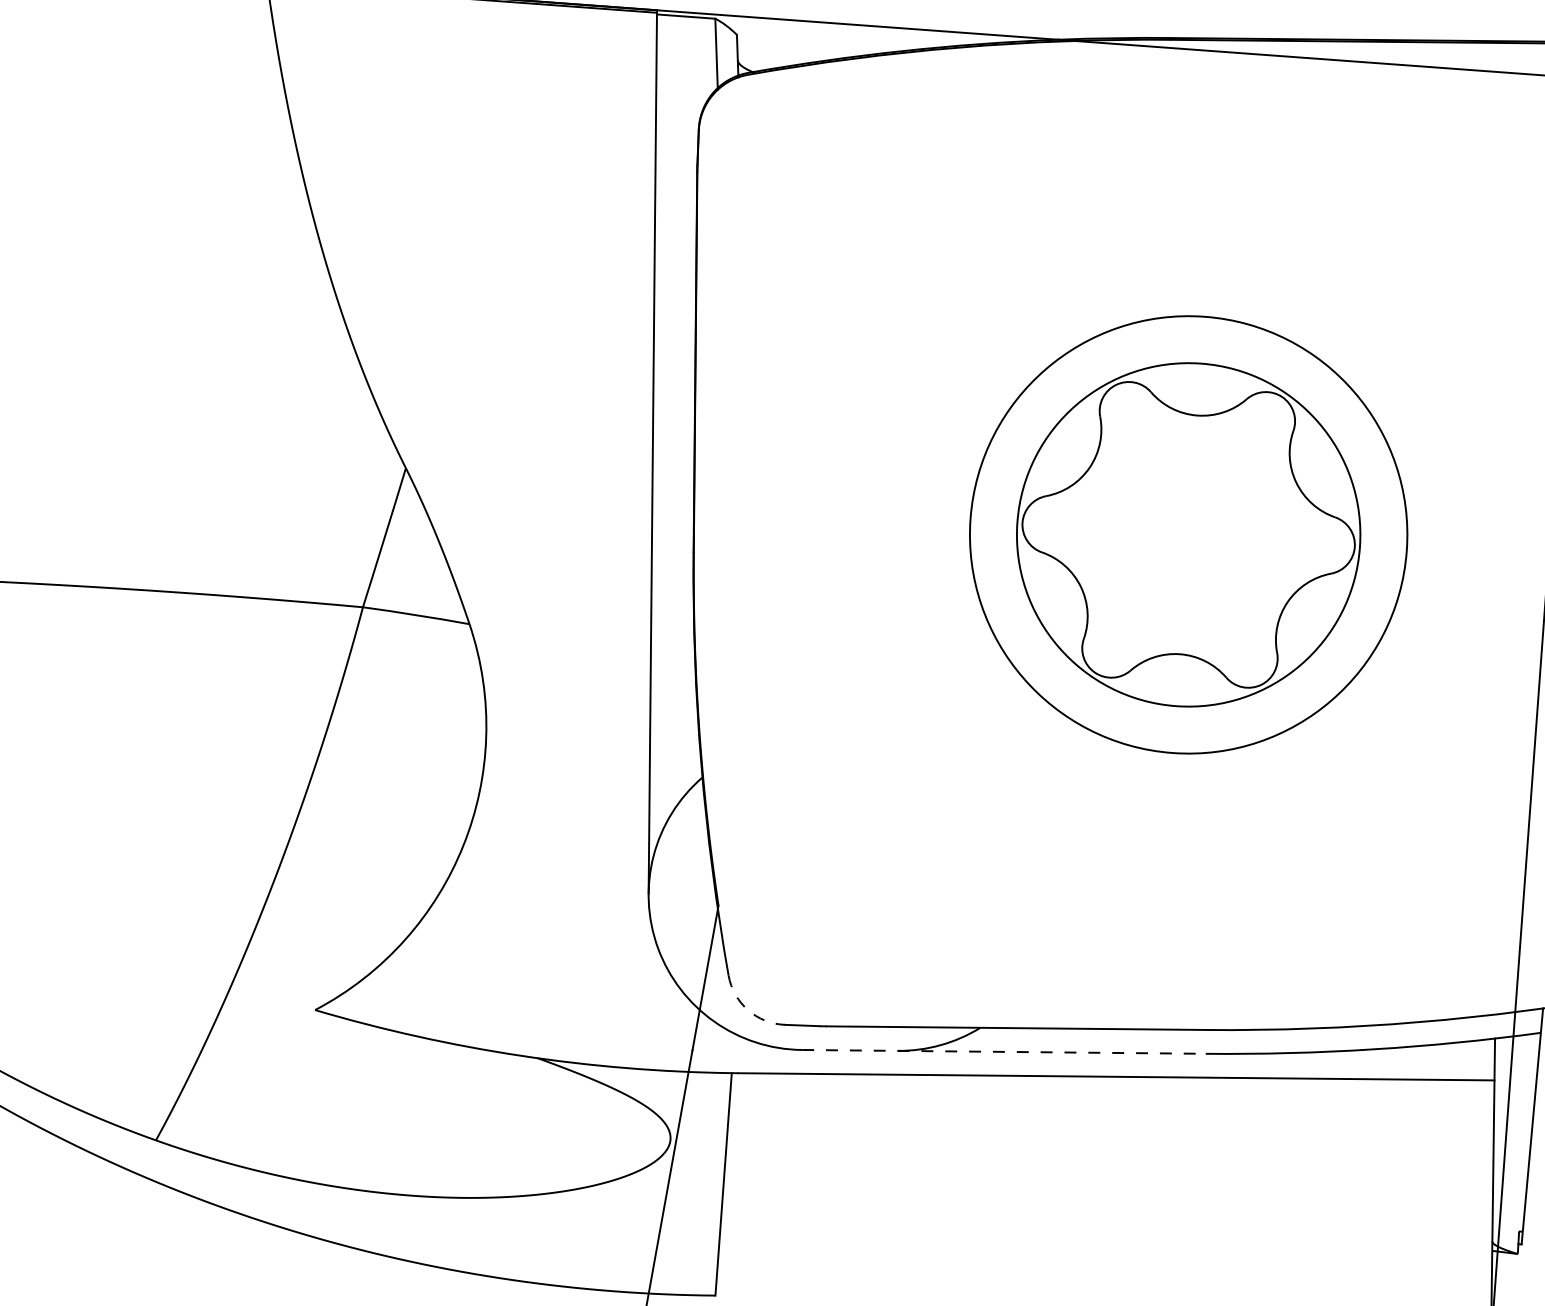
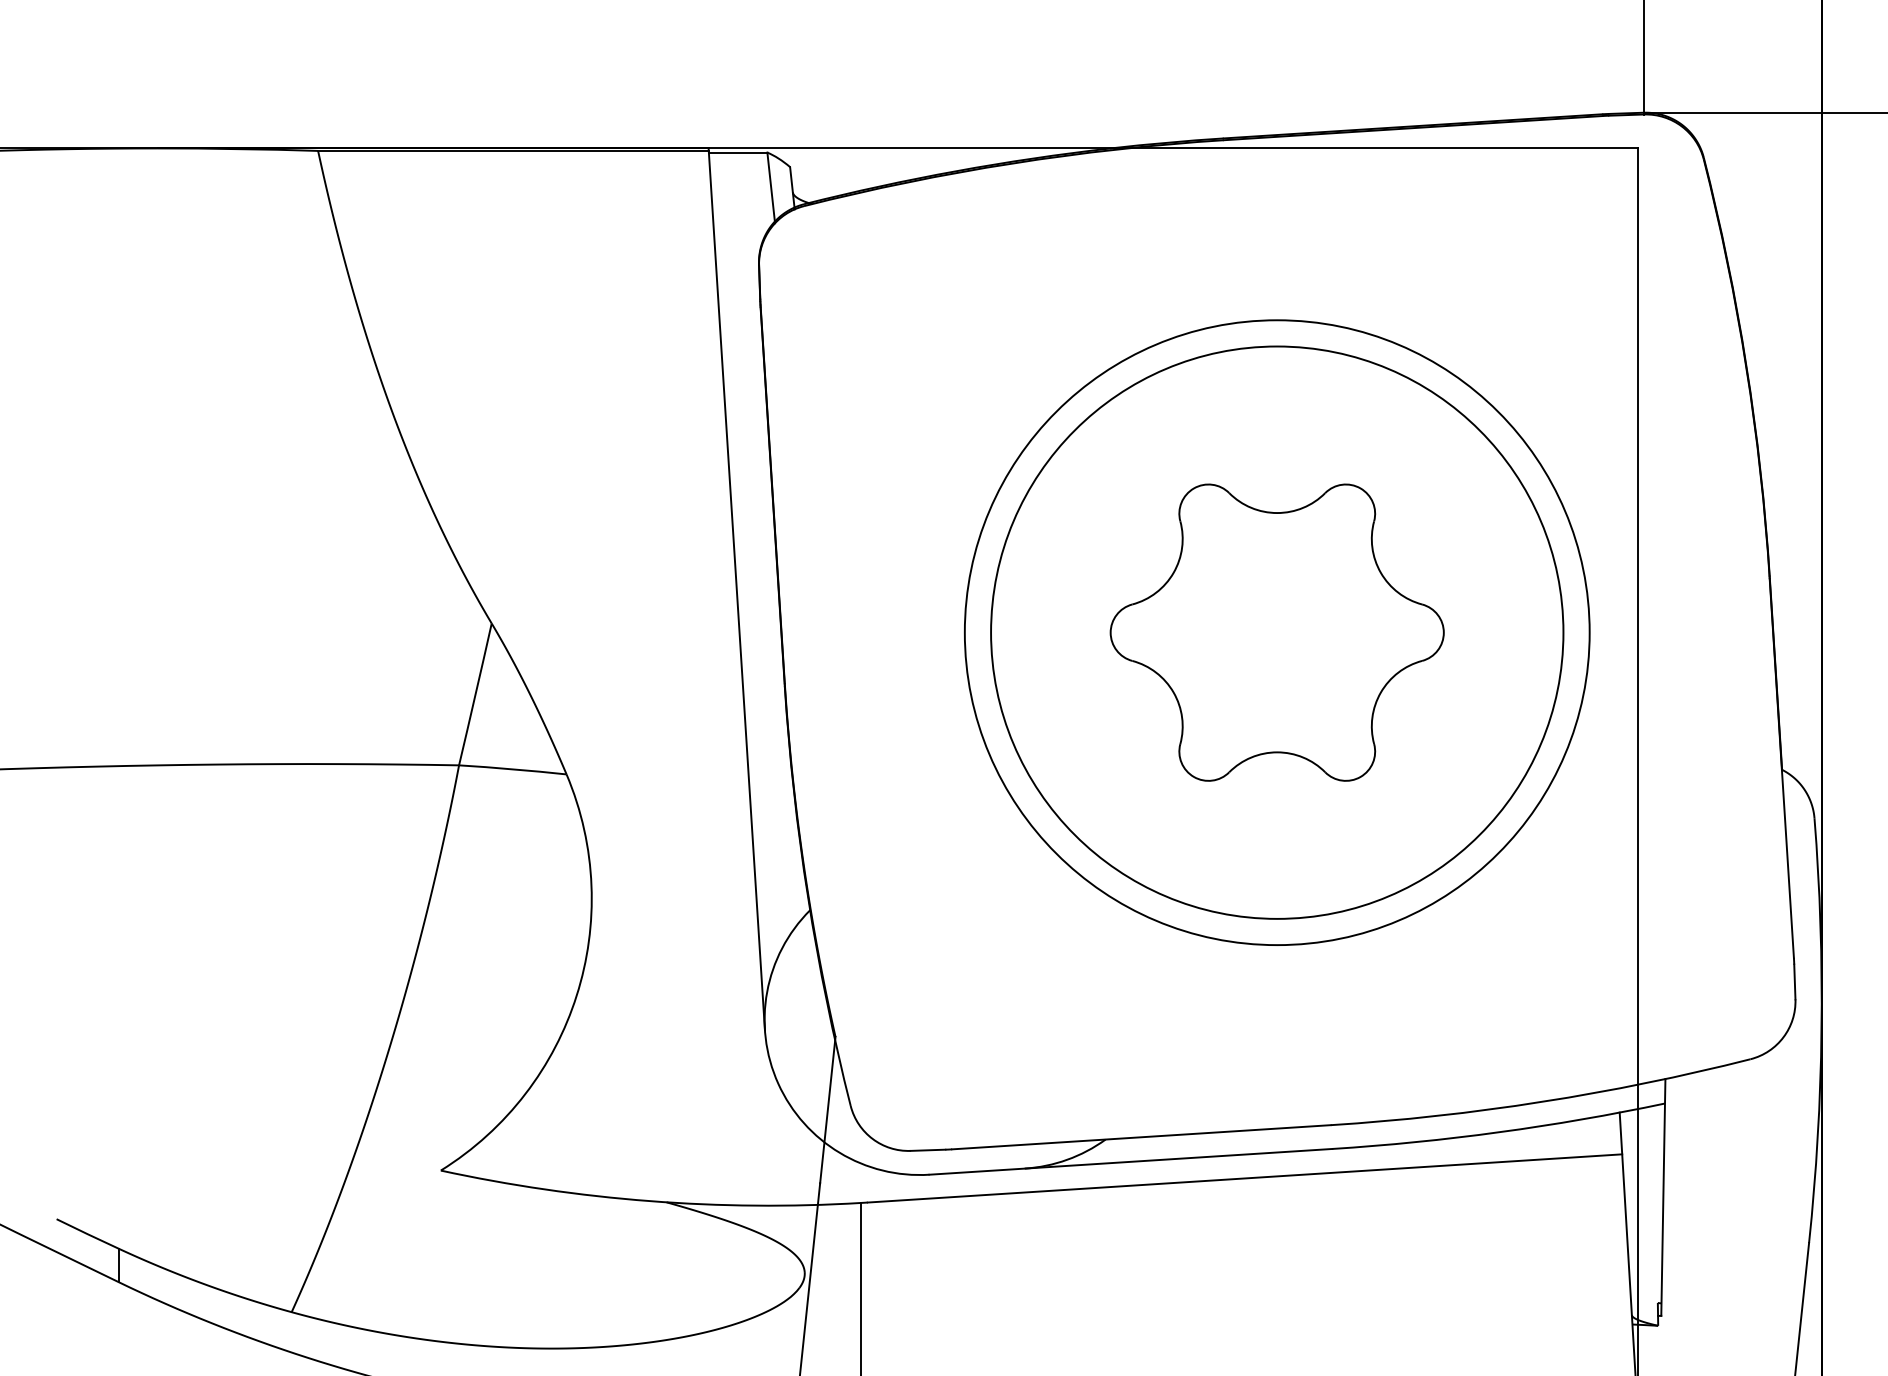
circle: (1187, 534) -> (1276, 632), size x1.43
circle: (1188, 534) -> (1277, 632), size x1.67
arc: (747, 1010) -> (872, 1139), dashed -> solid
line: (1003, 1051) -> (1130, 1161), dashed -> solid

